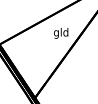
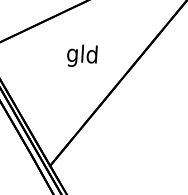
text: (61, 33) -> (82, 56), moved

